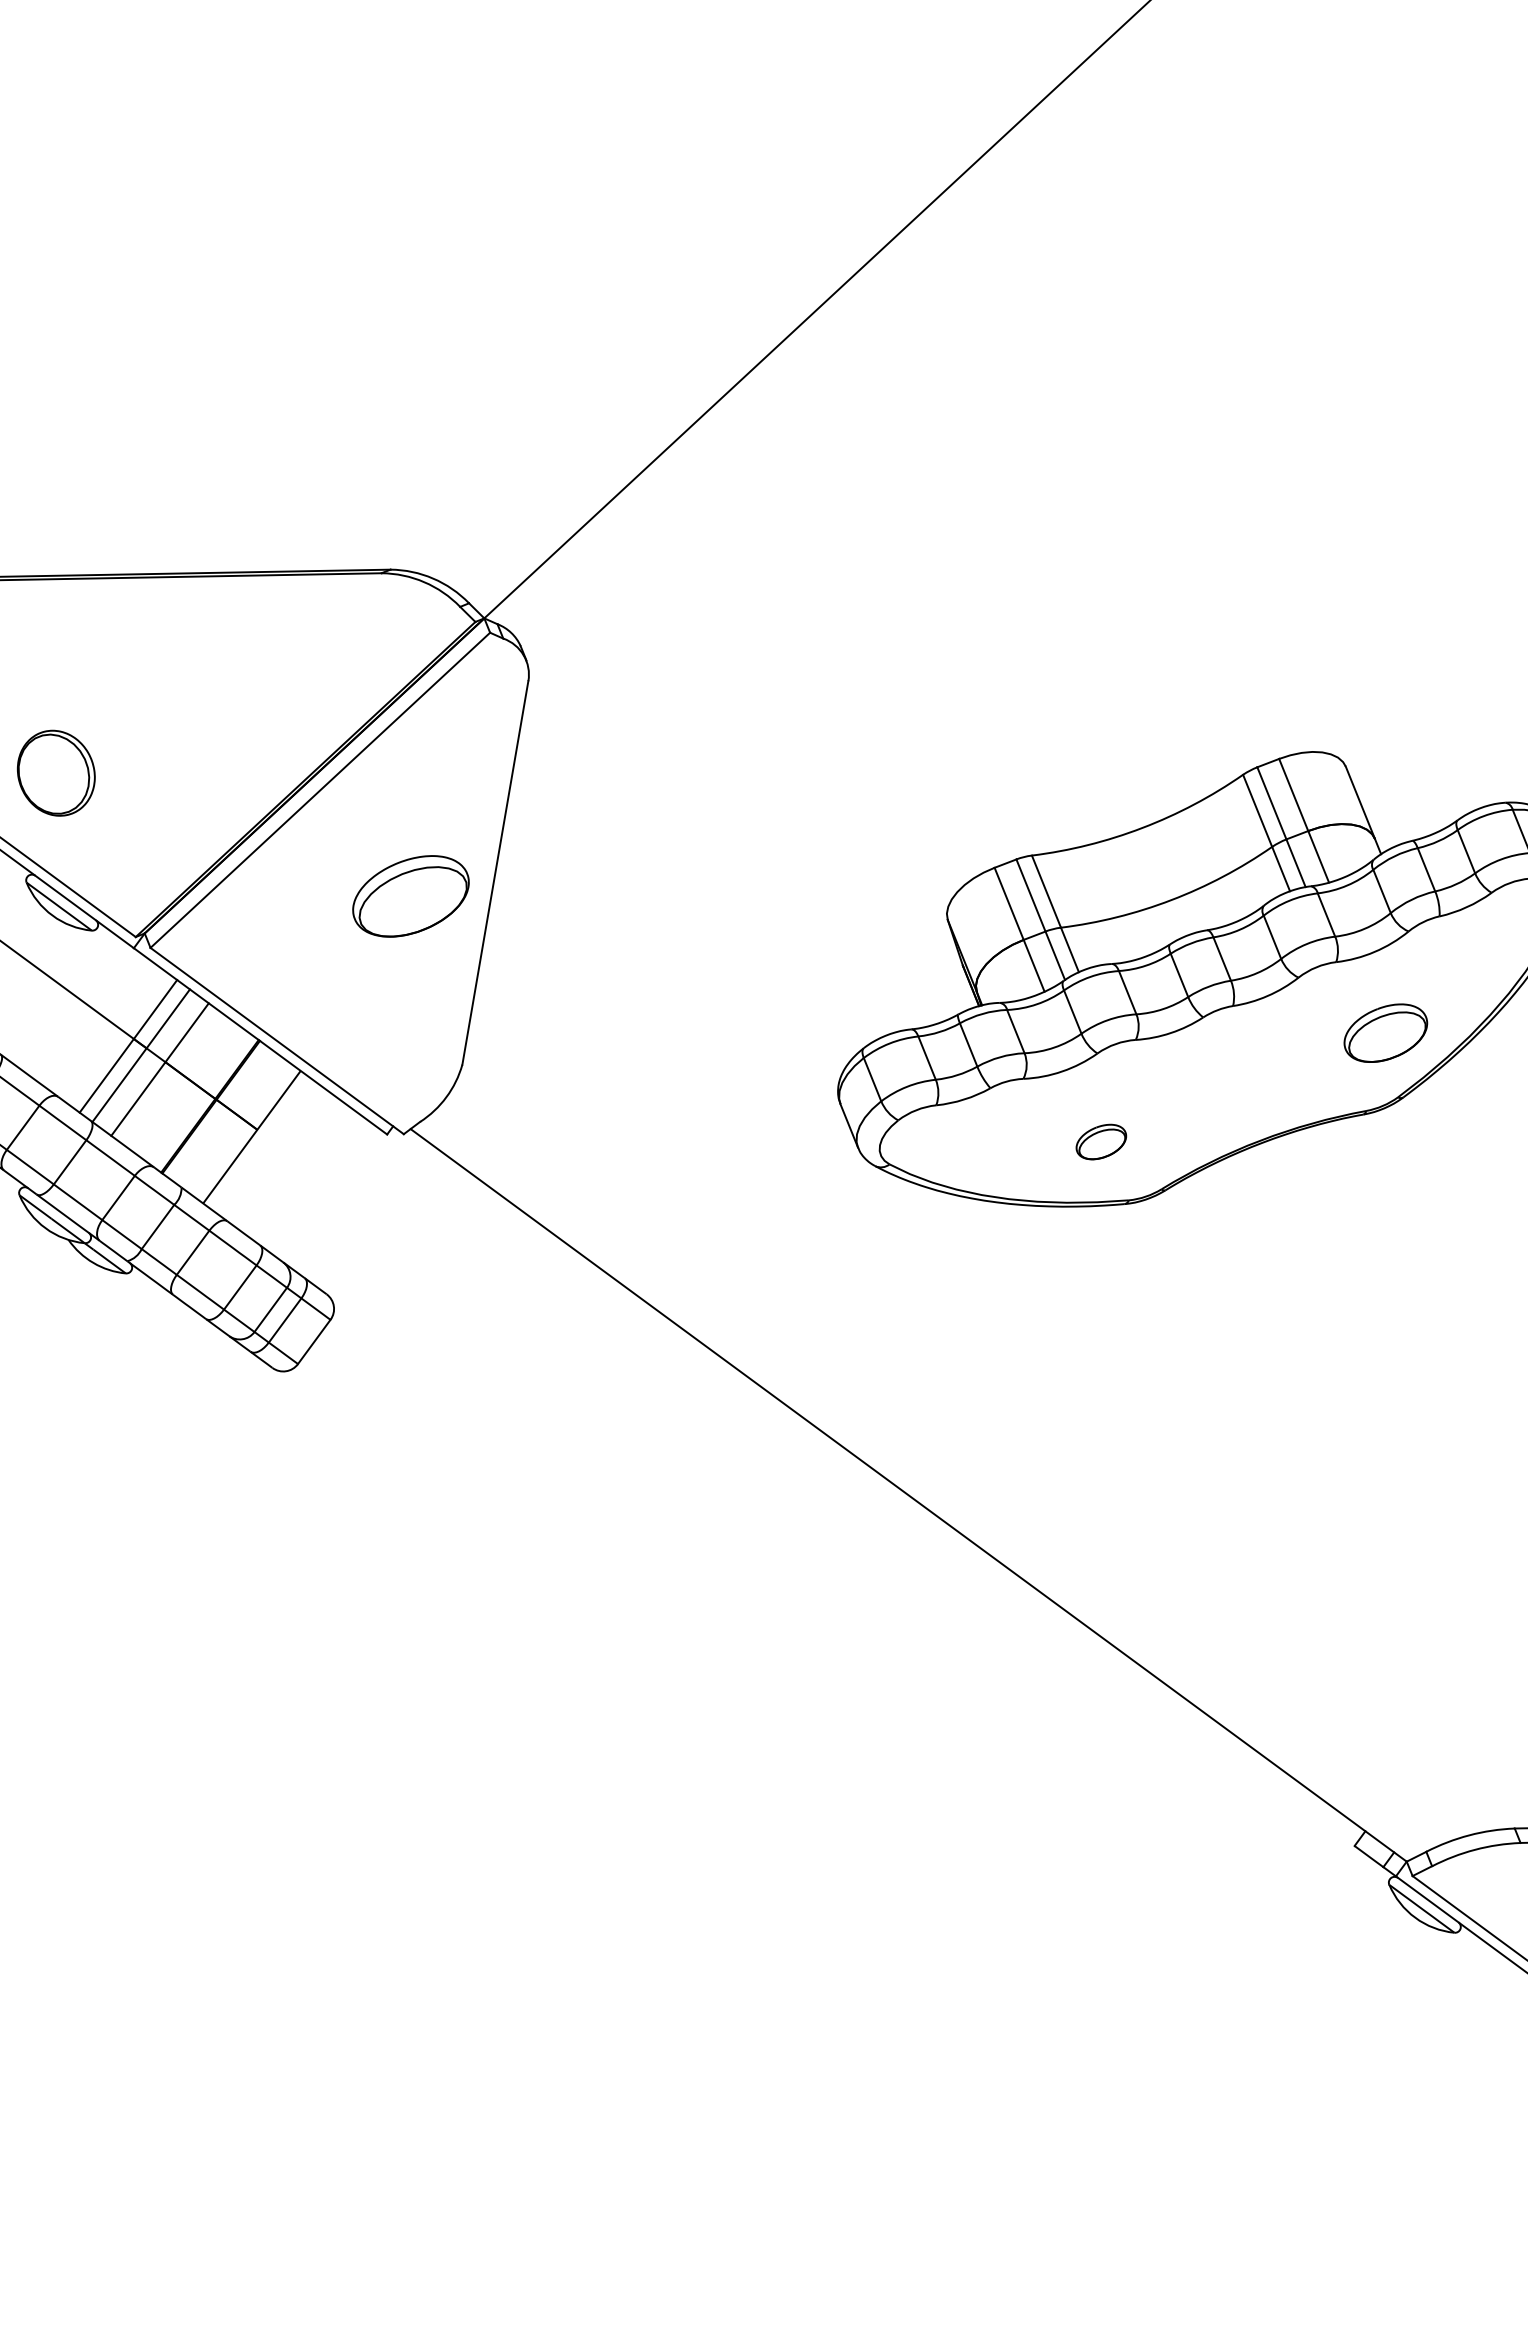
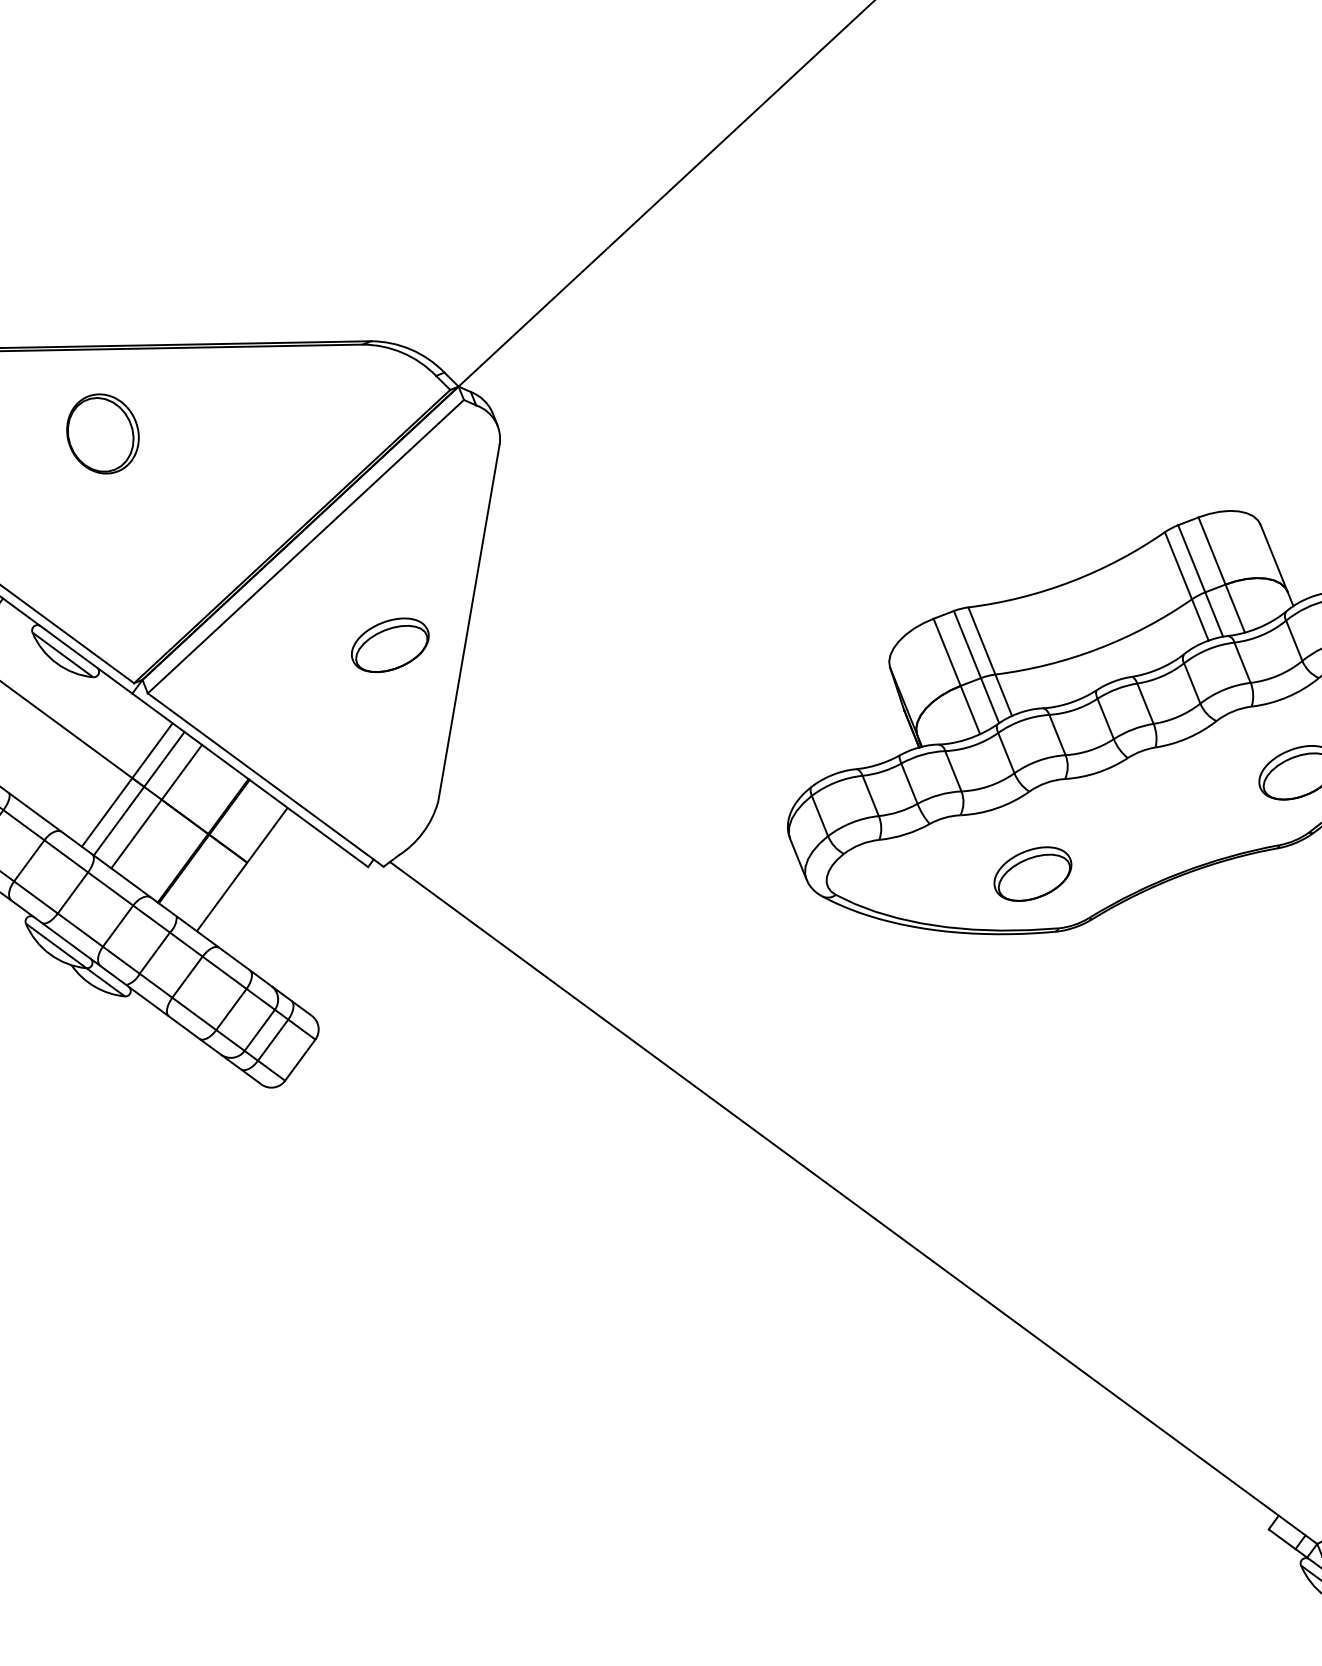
part: (55, 772) -> (102, 433), moved
part: (410, 895) -> (389, 644), size x0.71
part: (1101, 1141) -> (1033, 873), size x1.67

